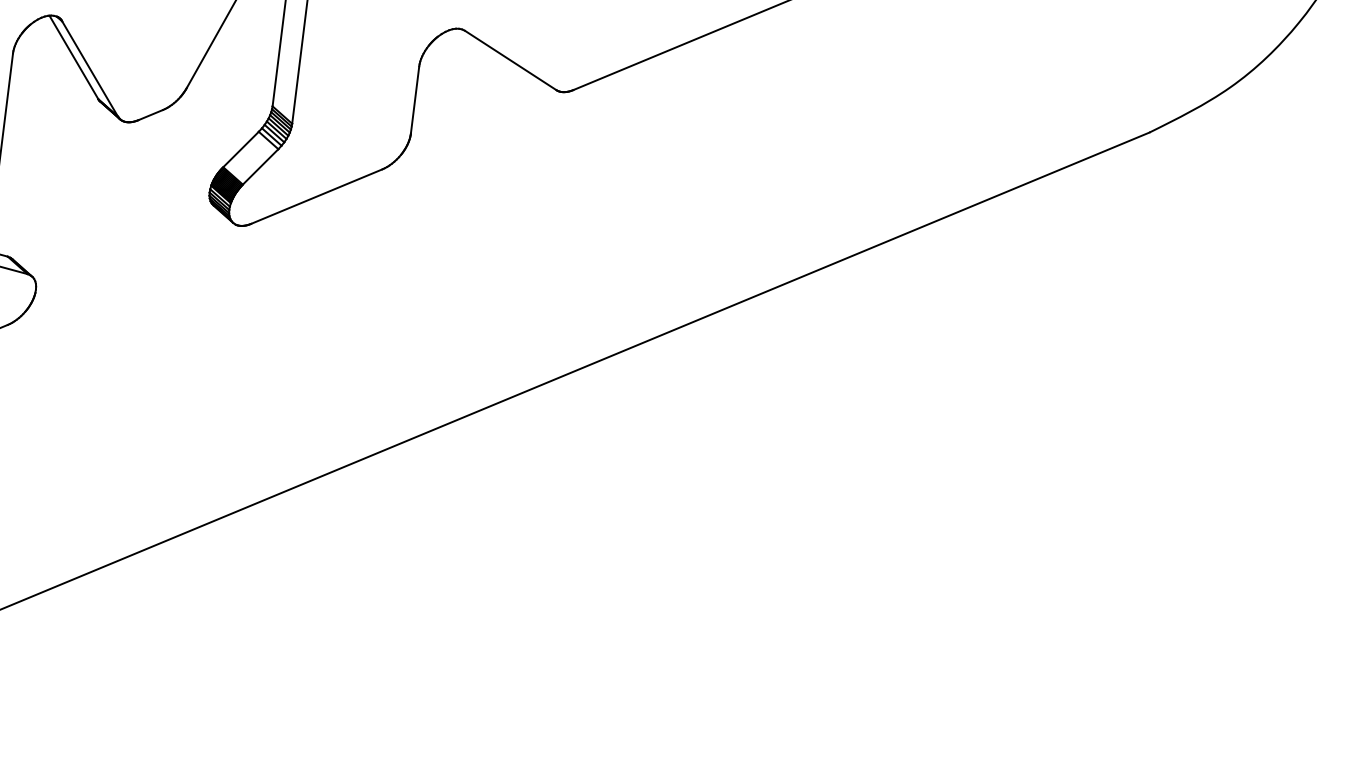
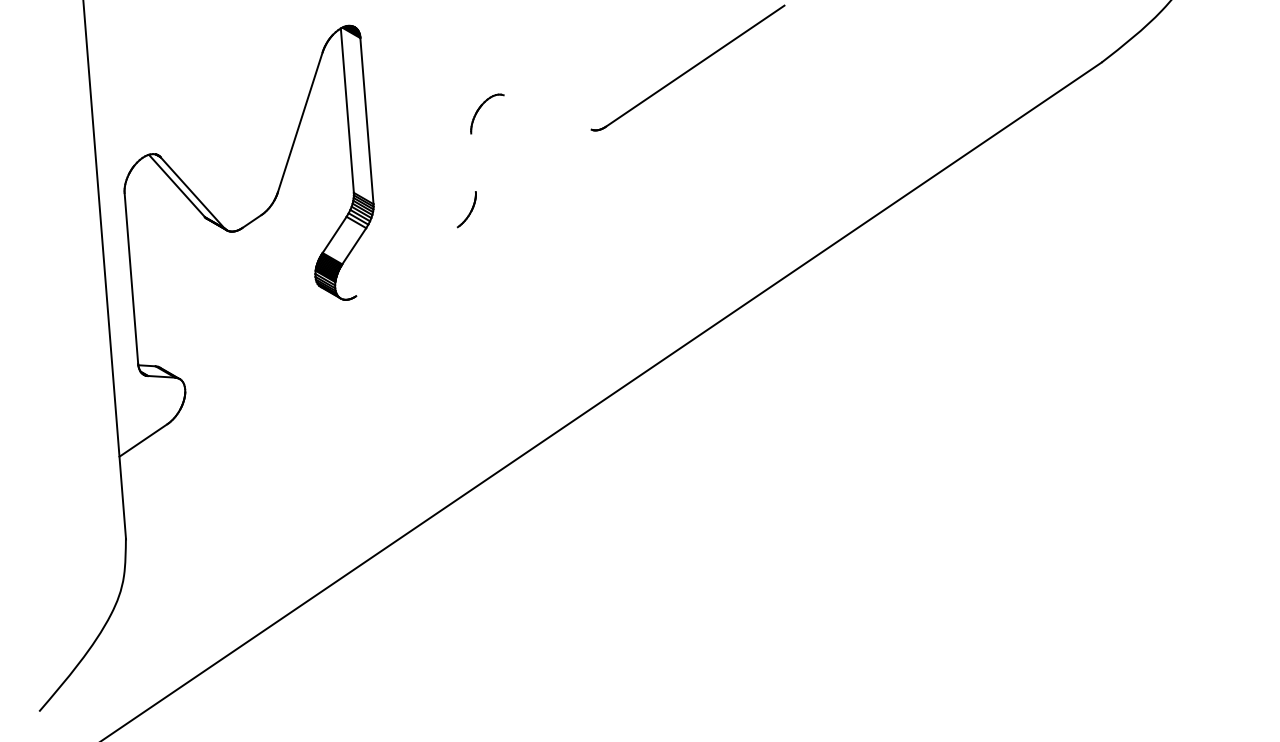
line: (510, 60) -> (547, 112), removed
line: (415, 99) -> (473, 162), removed
line: (316, 196) -> (406, 261), removed

